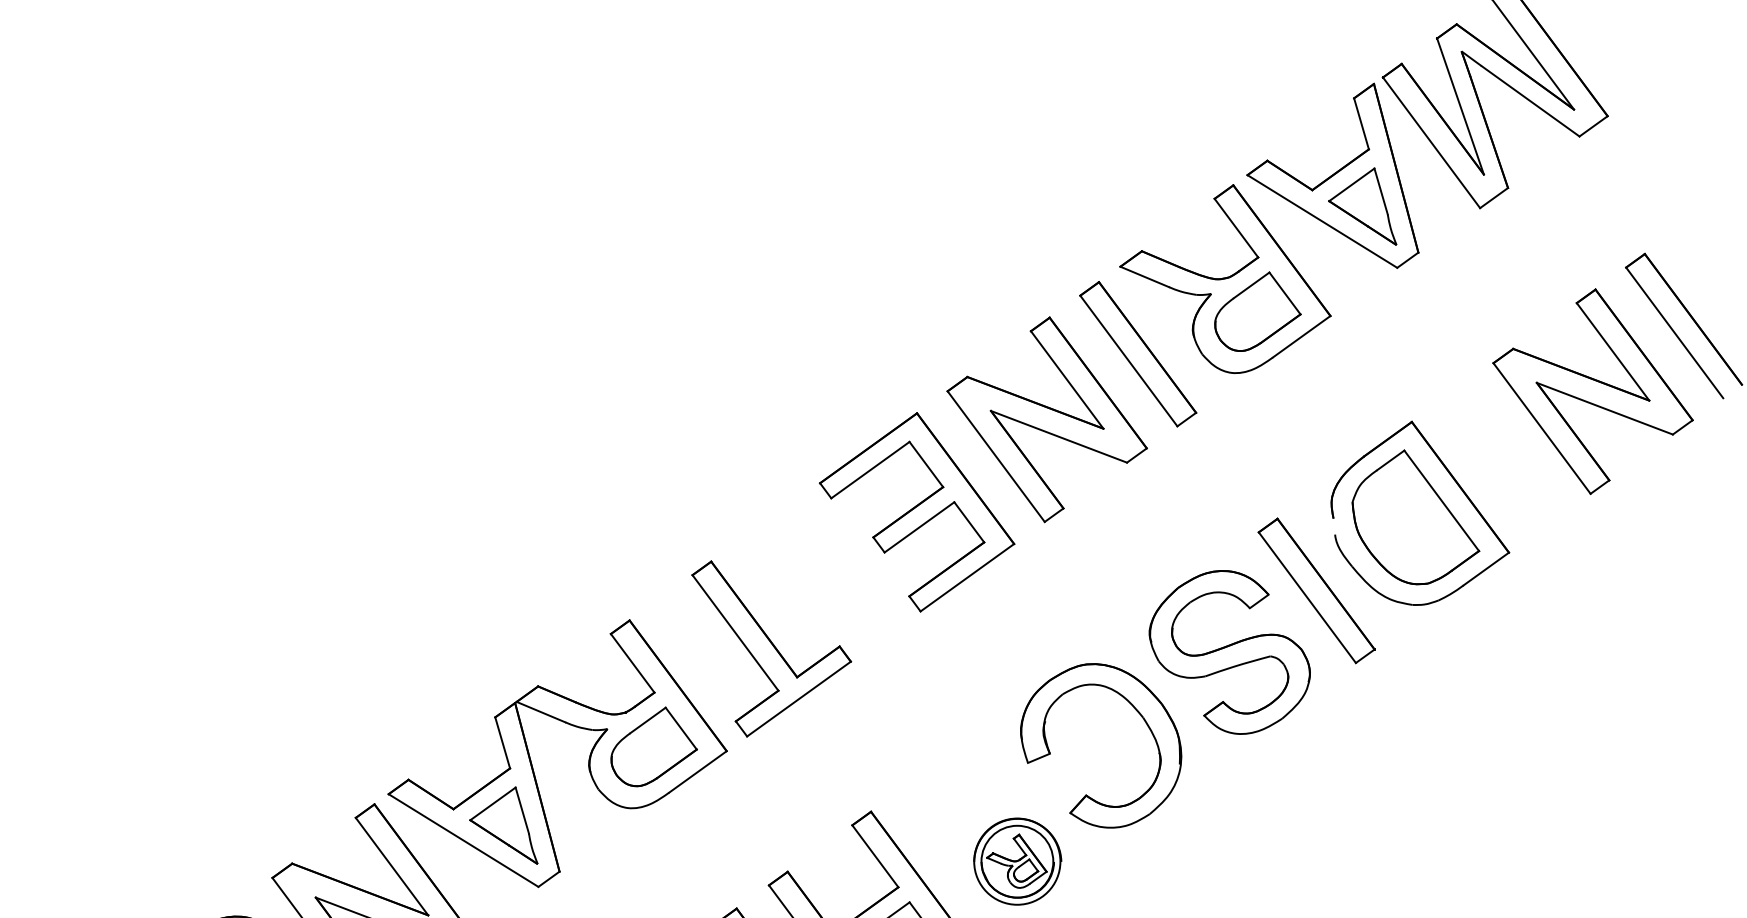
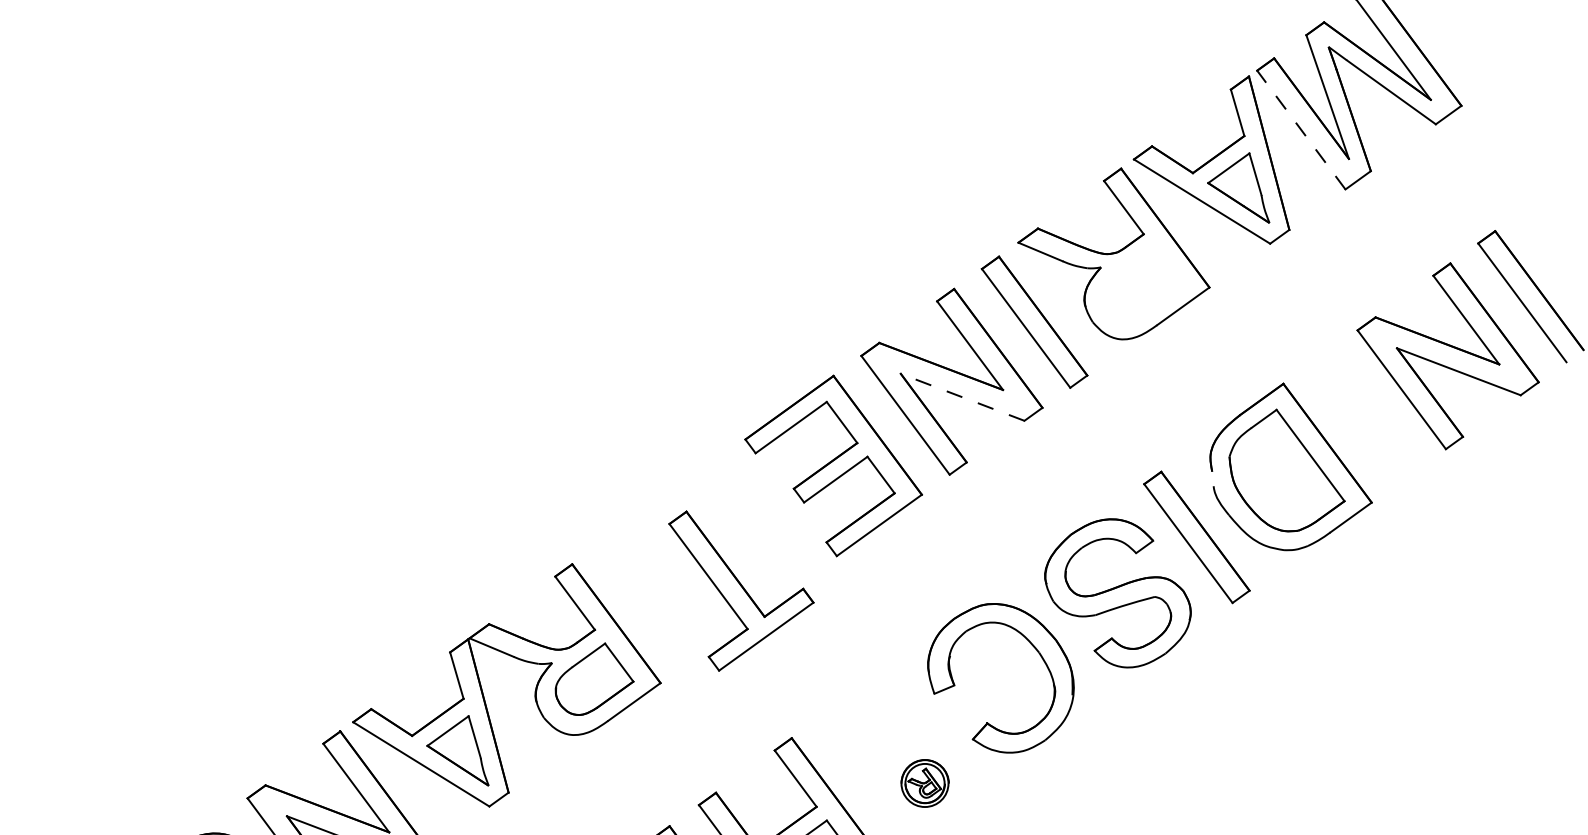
line: (1431, 142) -> (1301, 129), solid -> dashed
part: (1257, 311) -> (1143, 283), removed
line: (1059, 436) -> (963, 397), solid -> dashed
part: (771, 648) -> (741, 590), moved
part: (1017, 861) -> (924, 783), size x0.6

